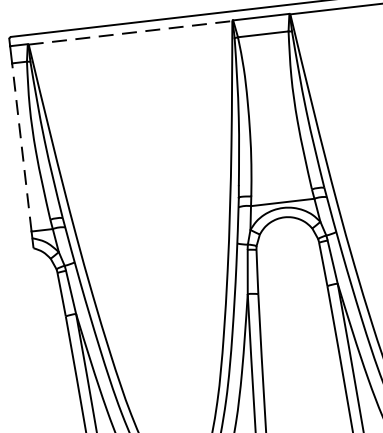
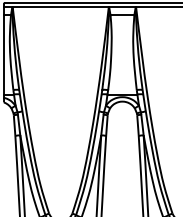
line: (132, 32) -> (61, 7), dashed -> solid
line: (22, 146) -> (4, 54), dashed -> solid

